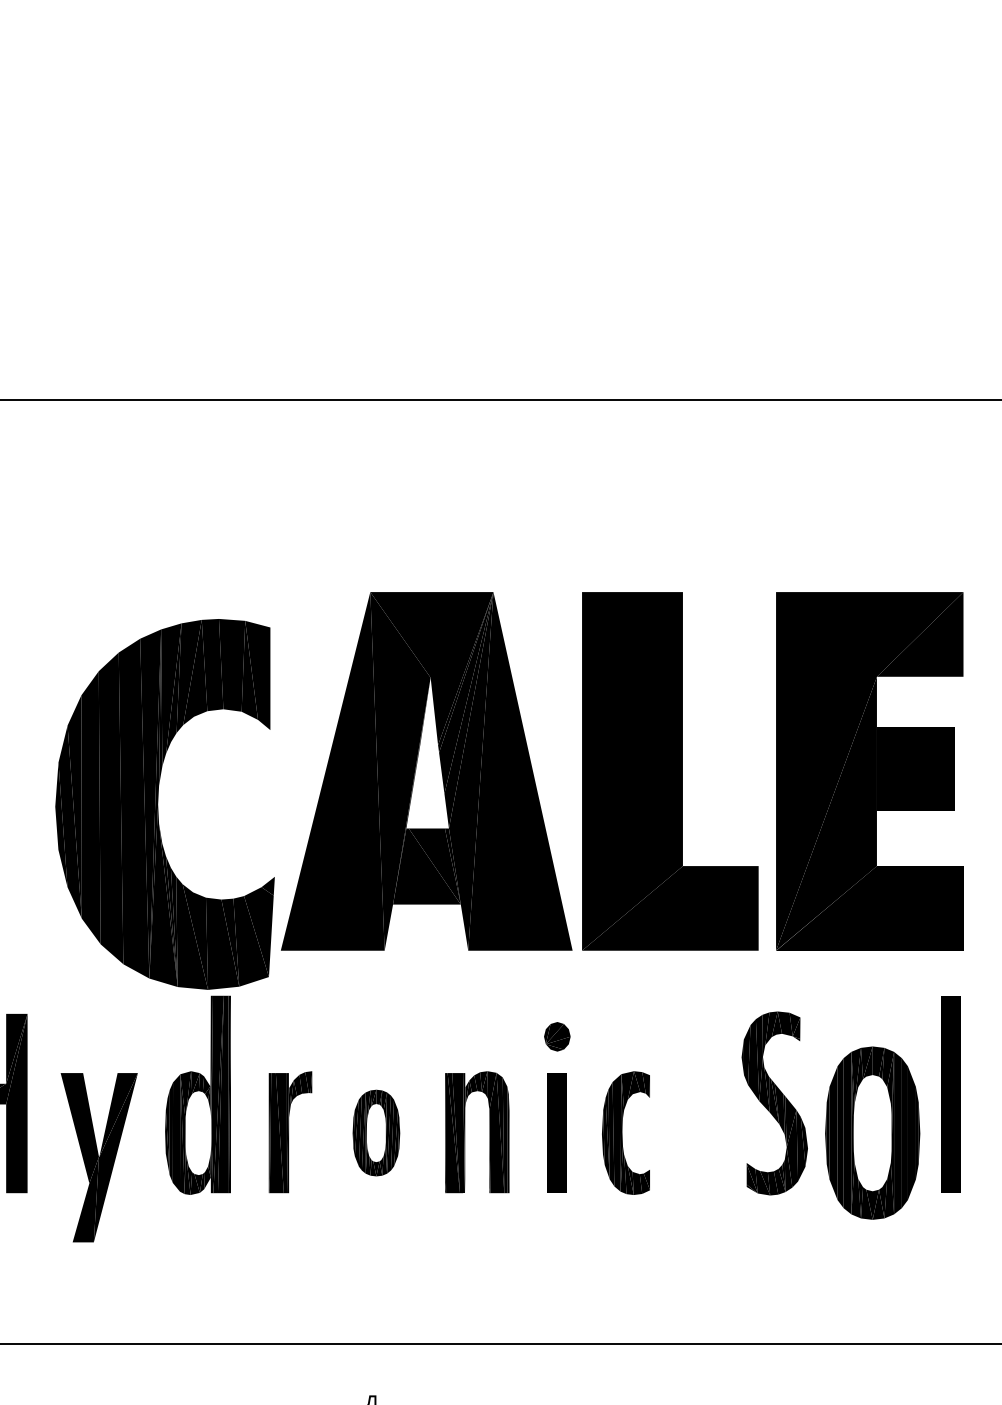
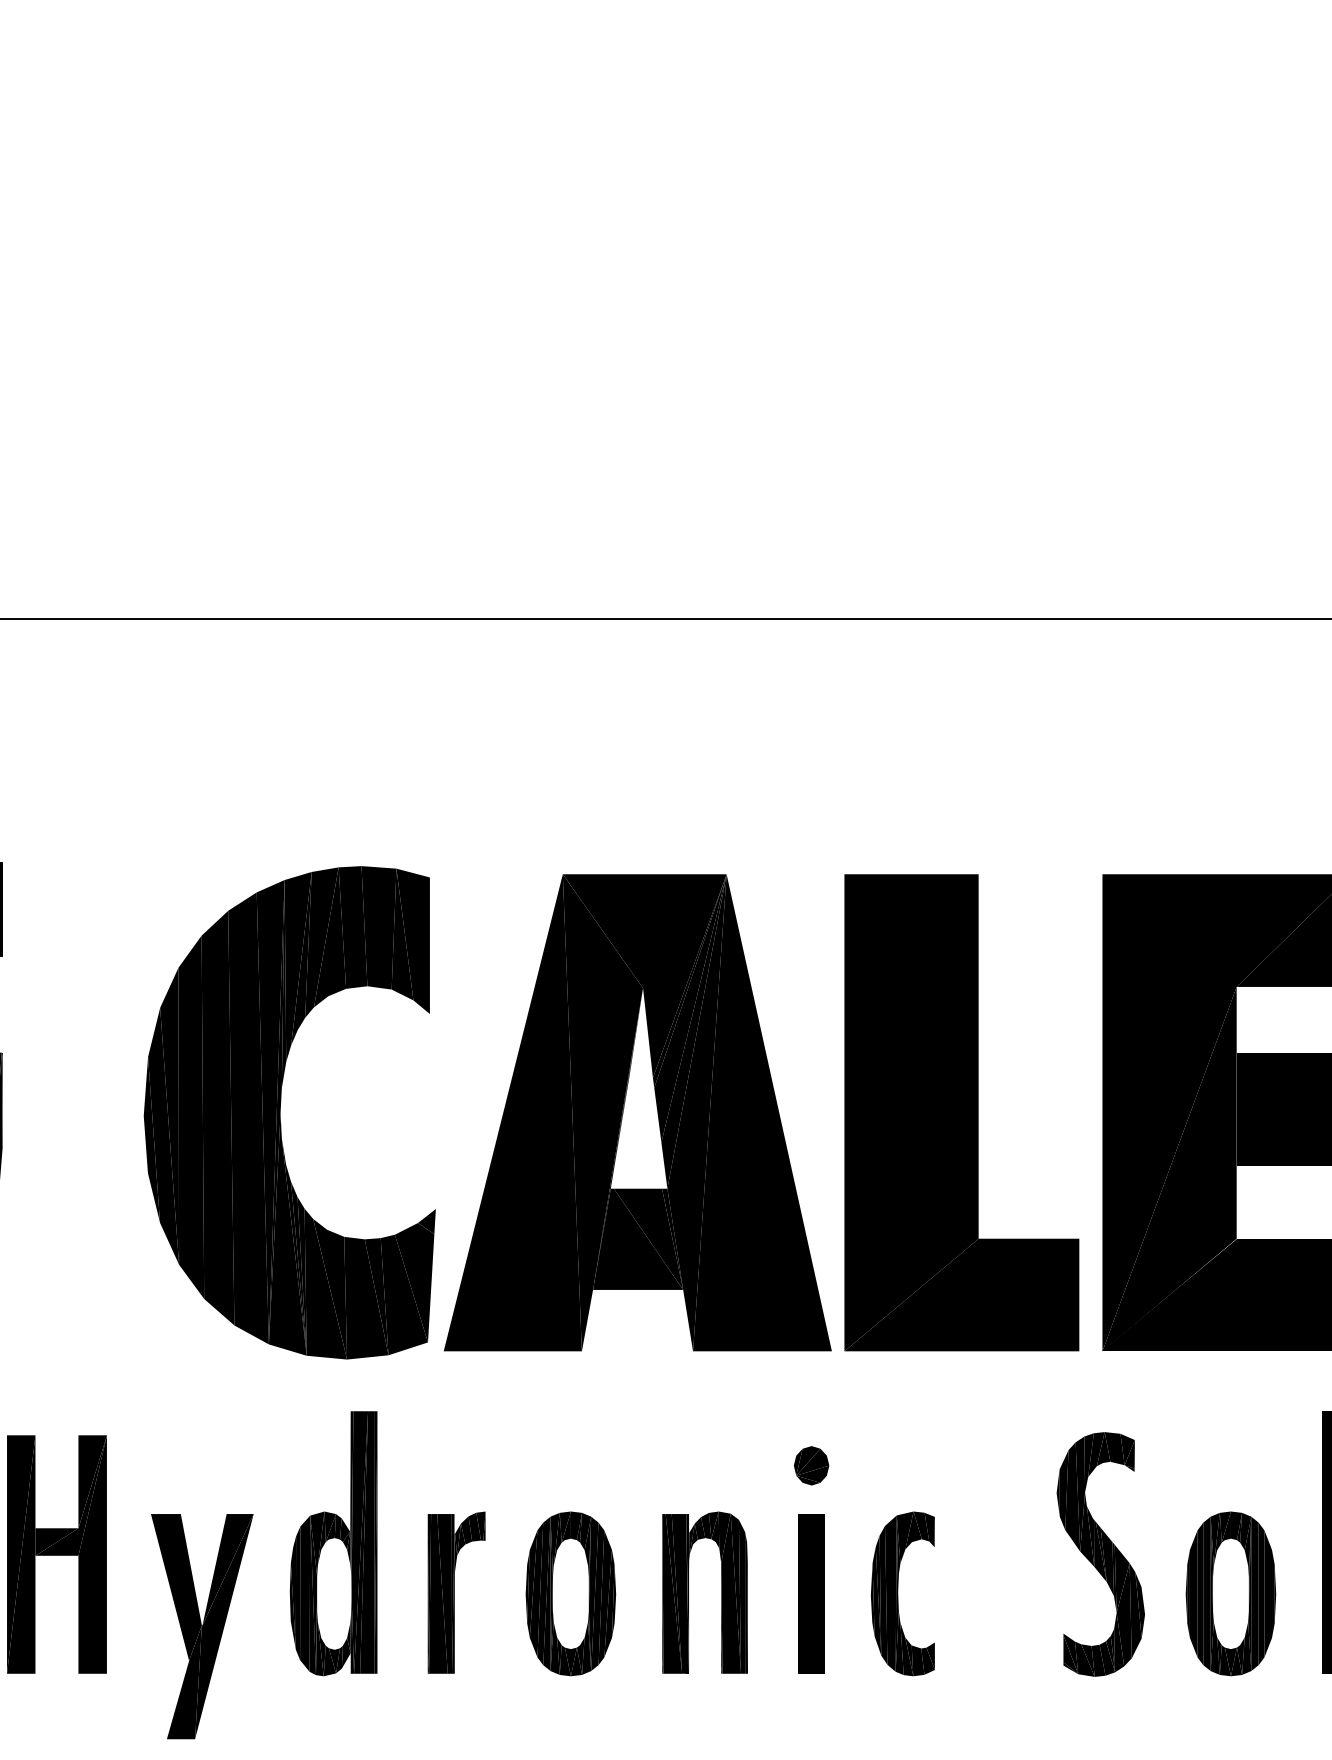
part: (164, 804) -> (289, 1112), moved
part: (376, 1132) -> (571, 1593), size x1.43
part: (872, 1132) -> (1230, 1593), size x0.71

